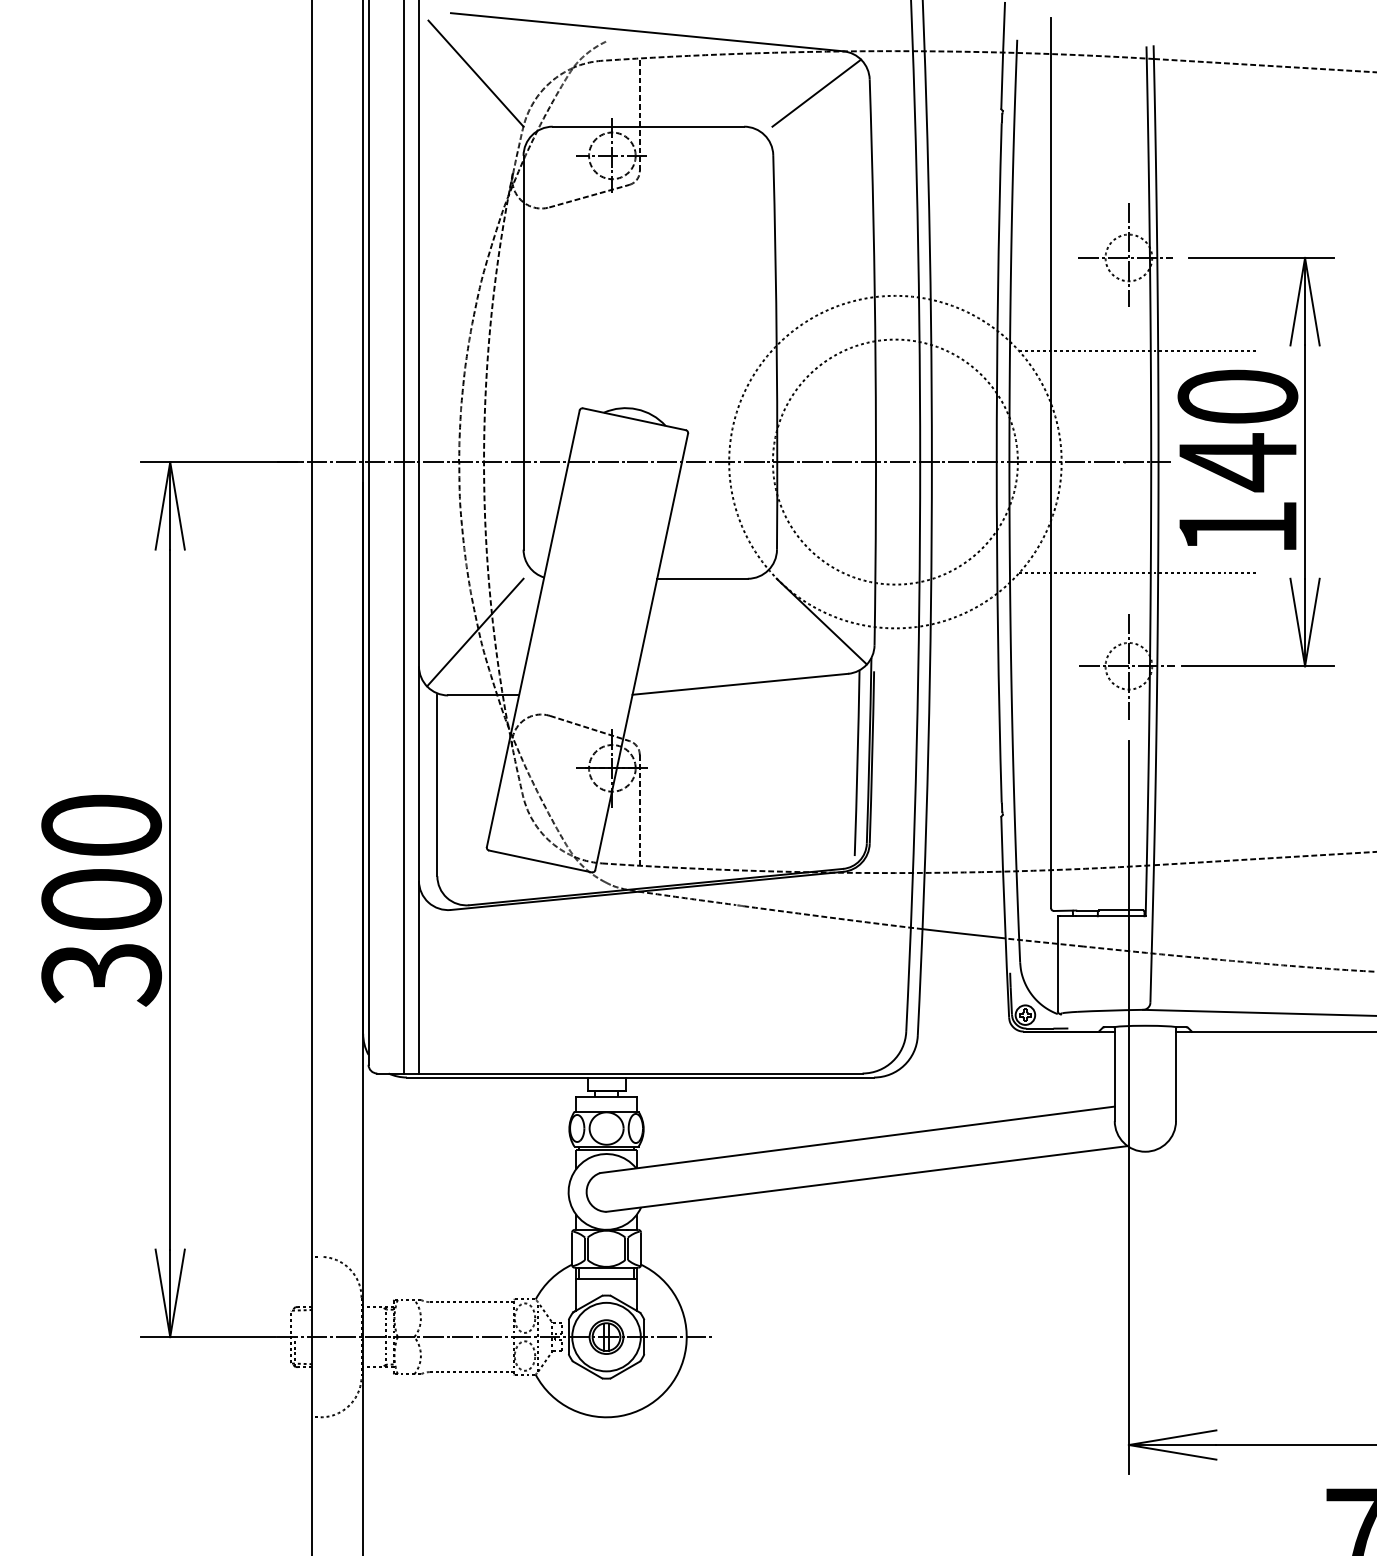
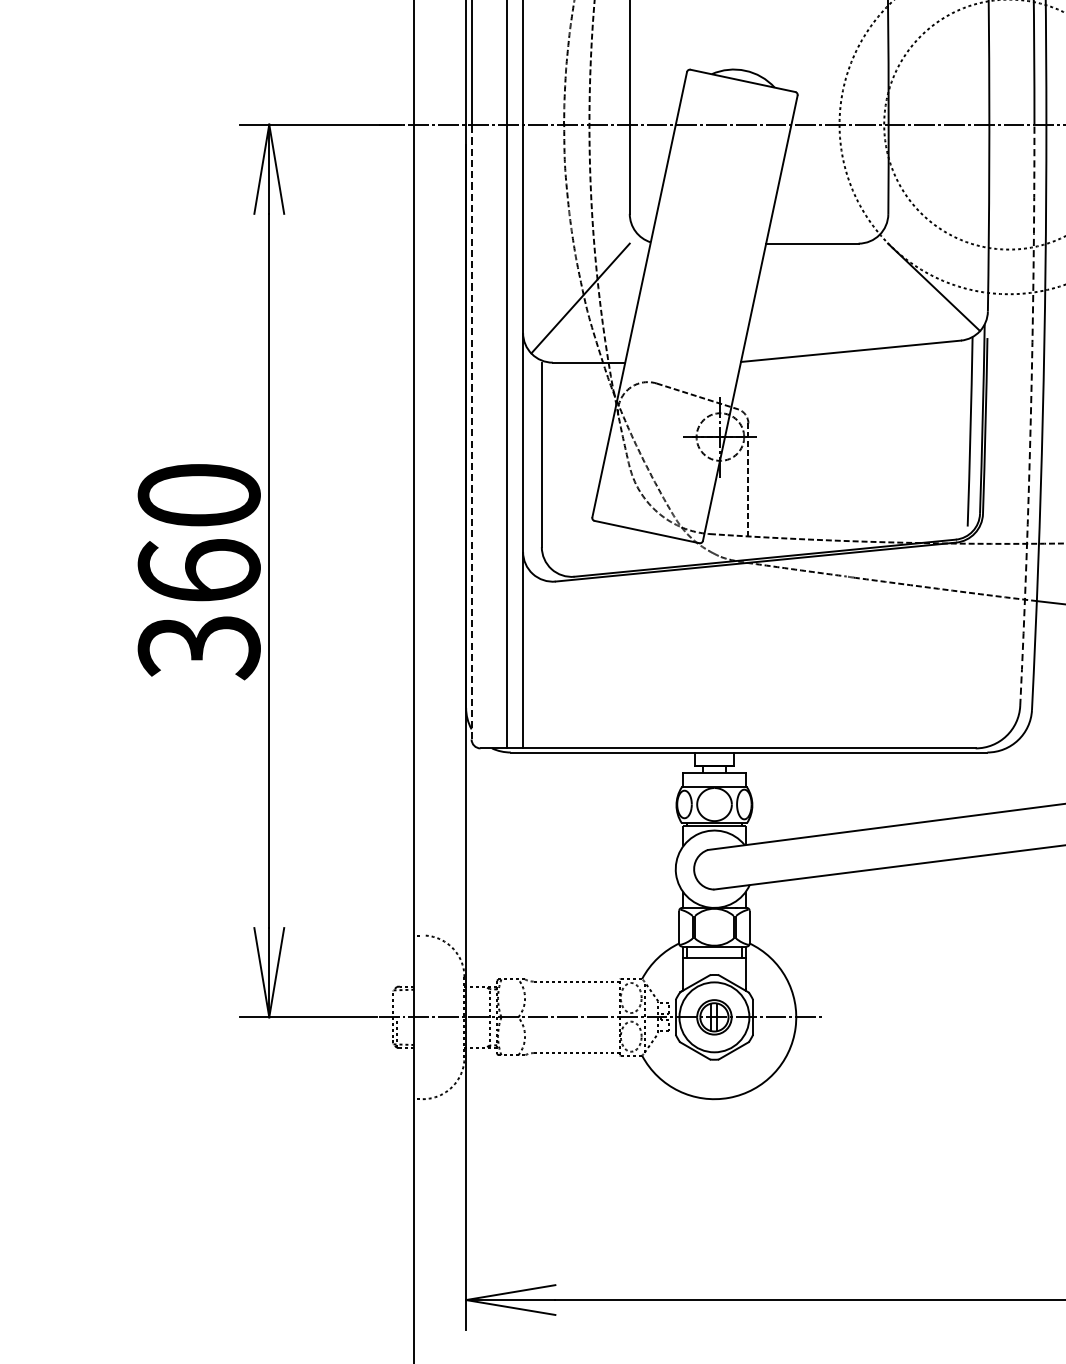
arc: (916, 747) -> (1030, 415), solid -> dashed
line: (368, 762) -> (471, 431), solid -> dashed
text: (101, 898) -> (199, 569), 300 -> 360

